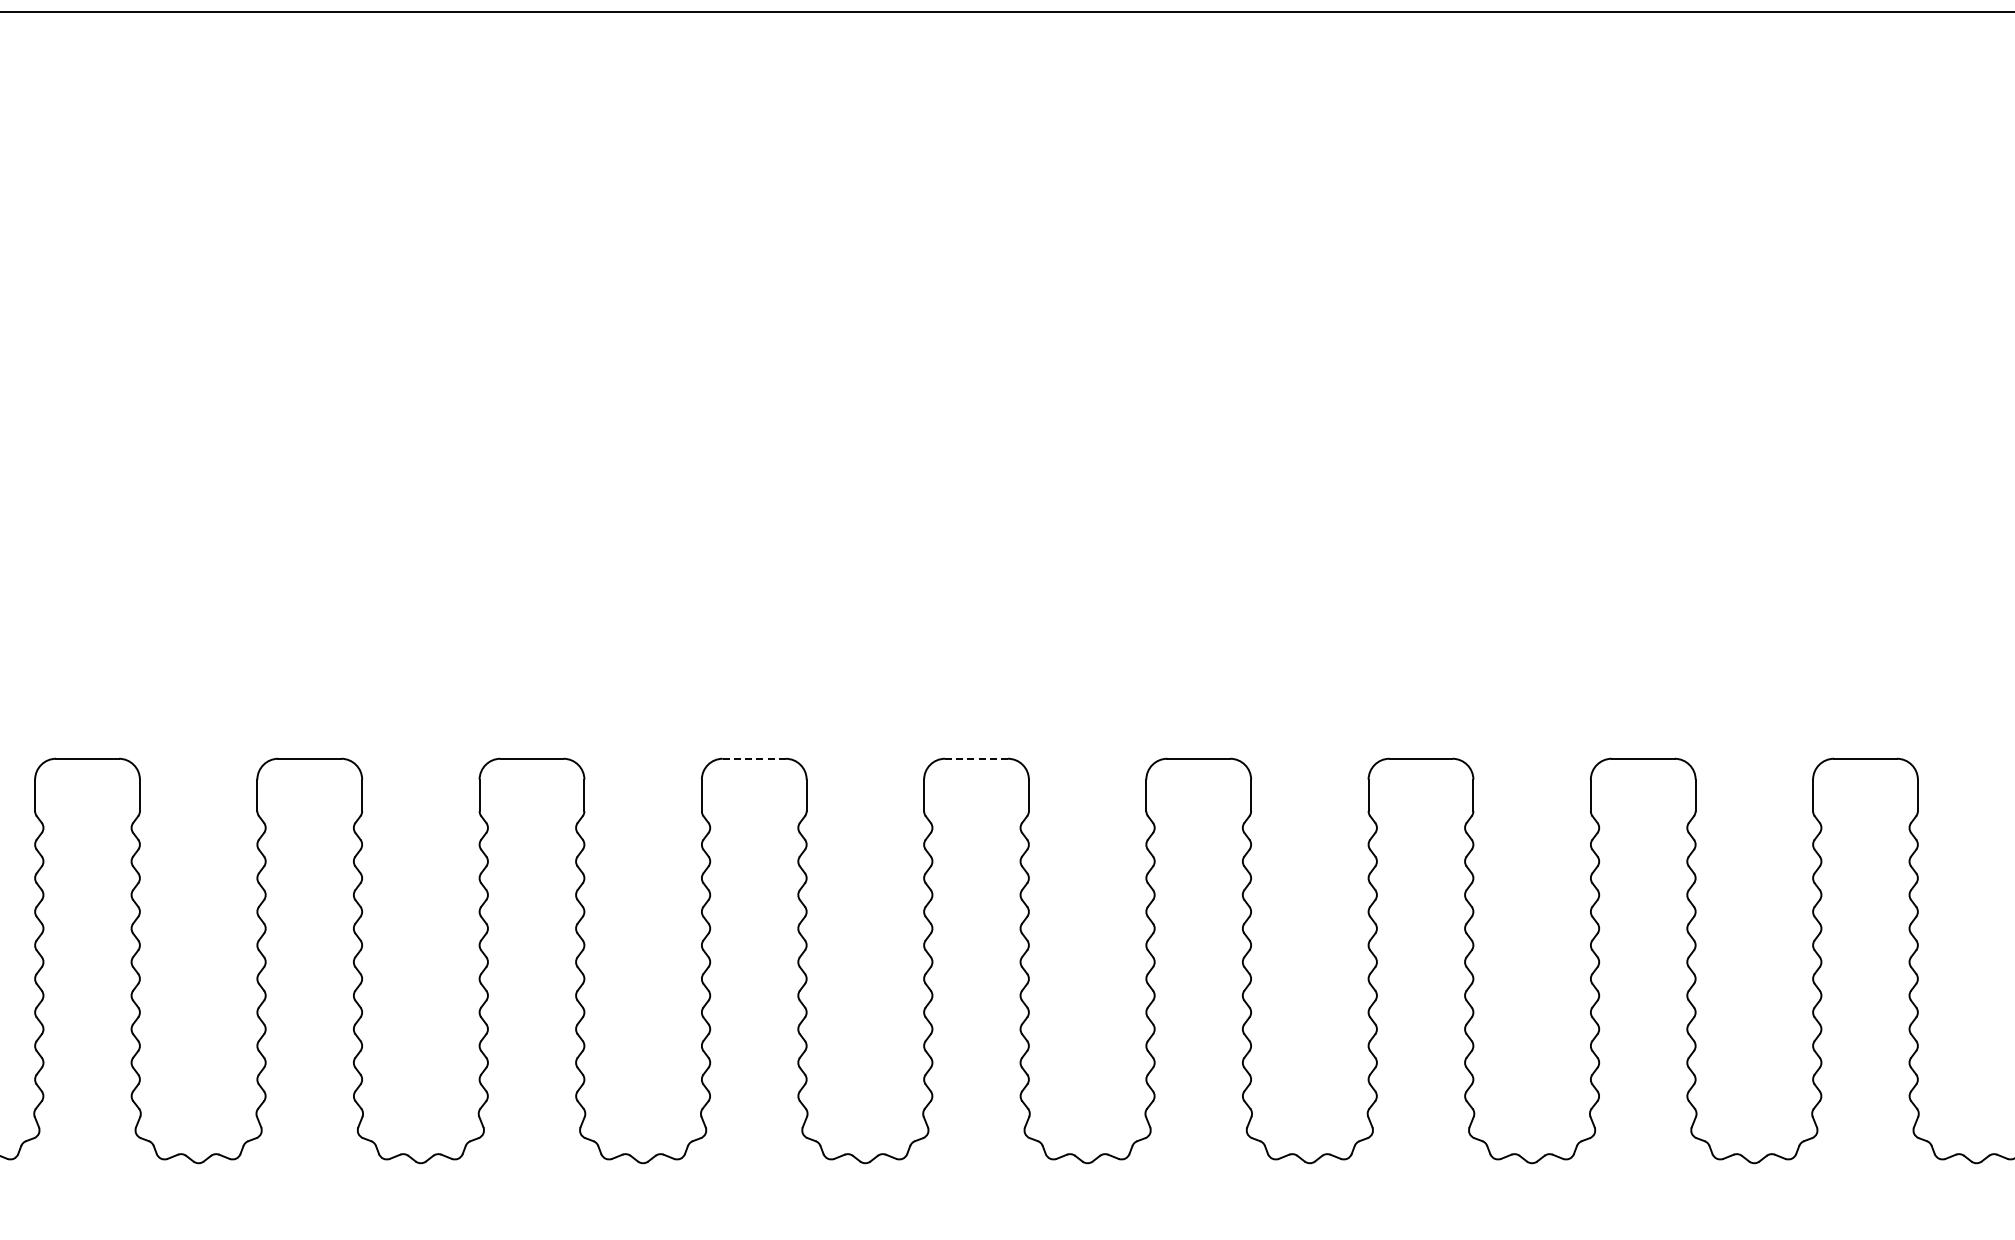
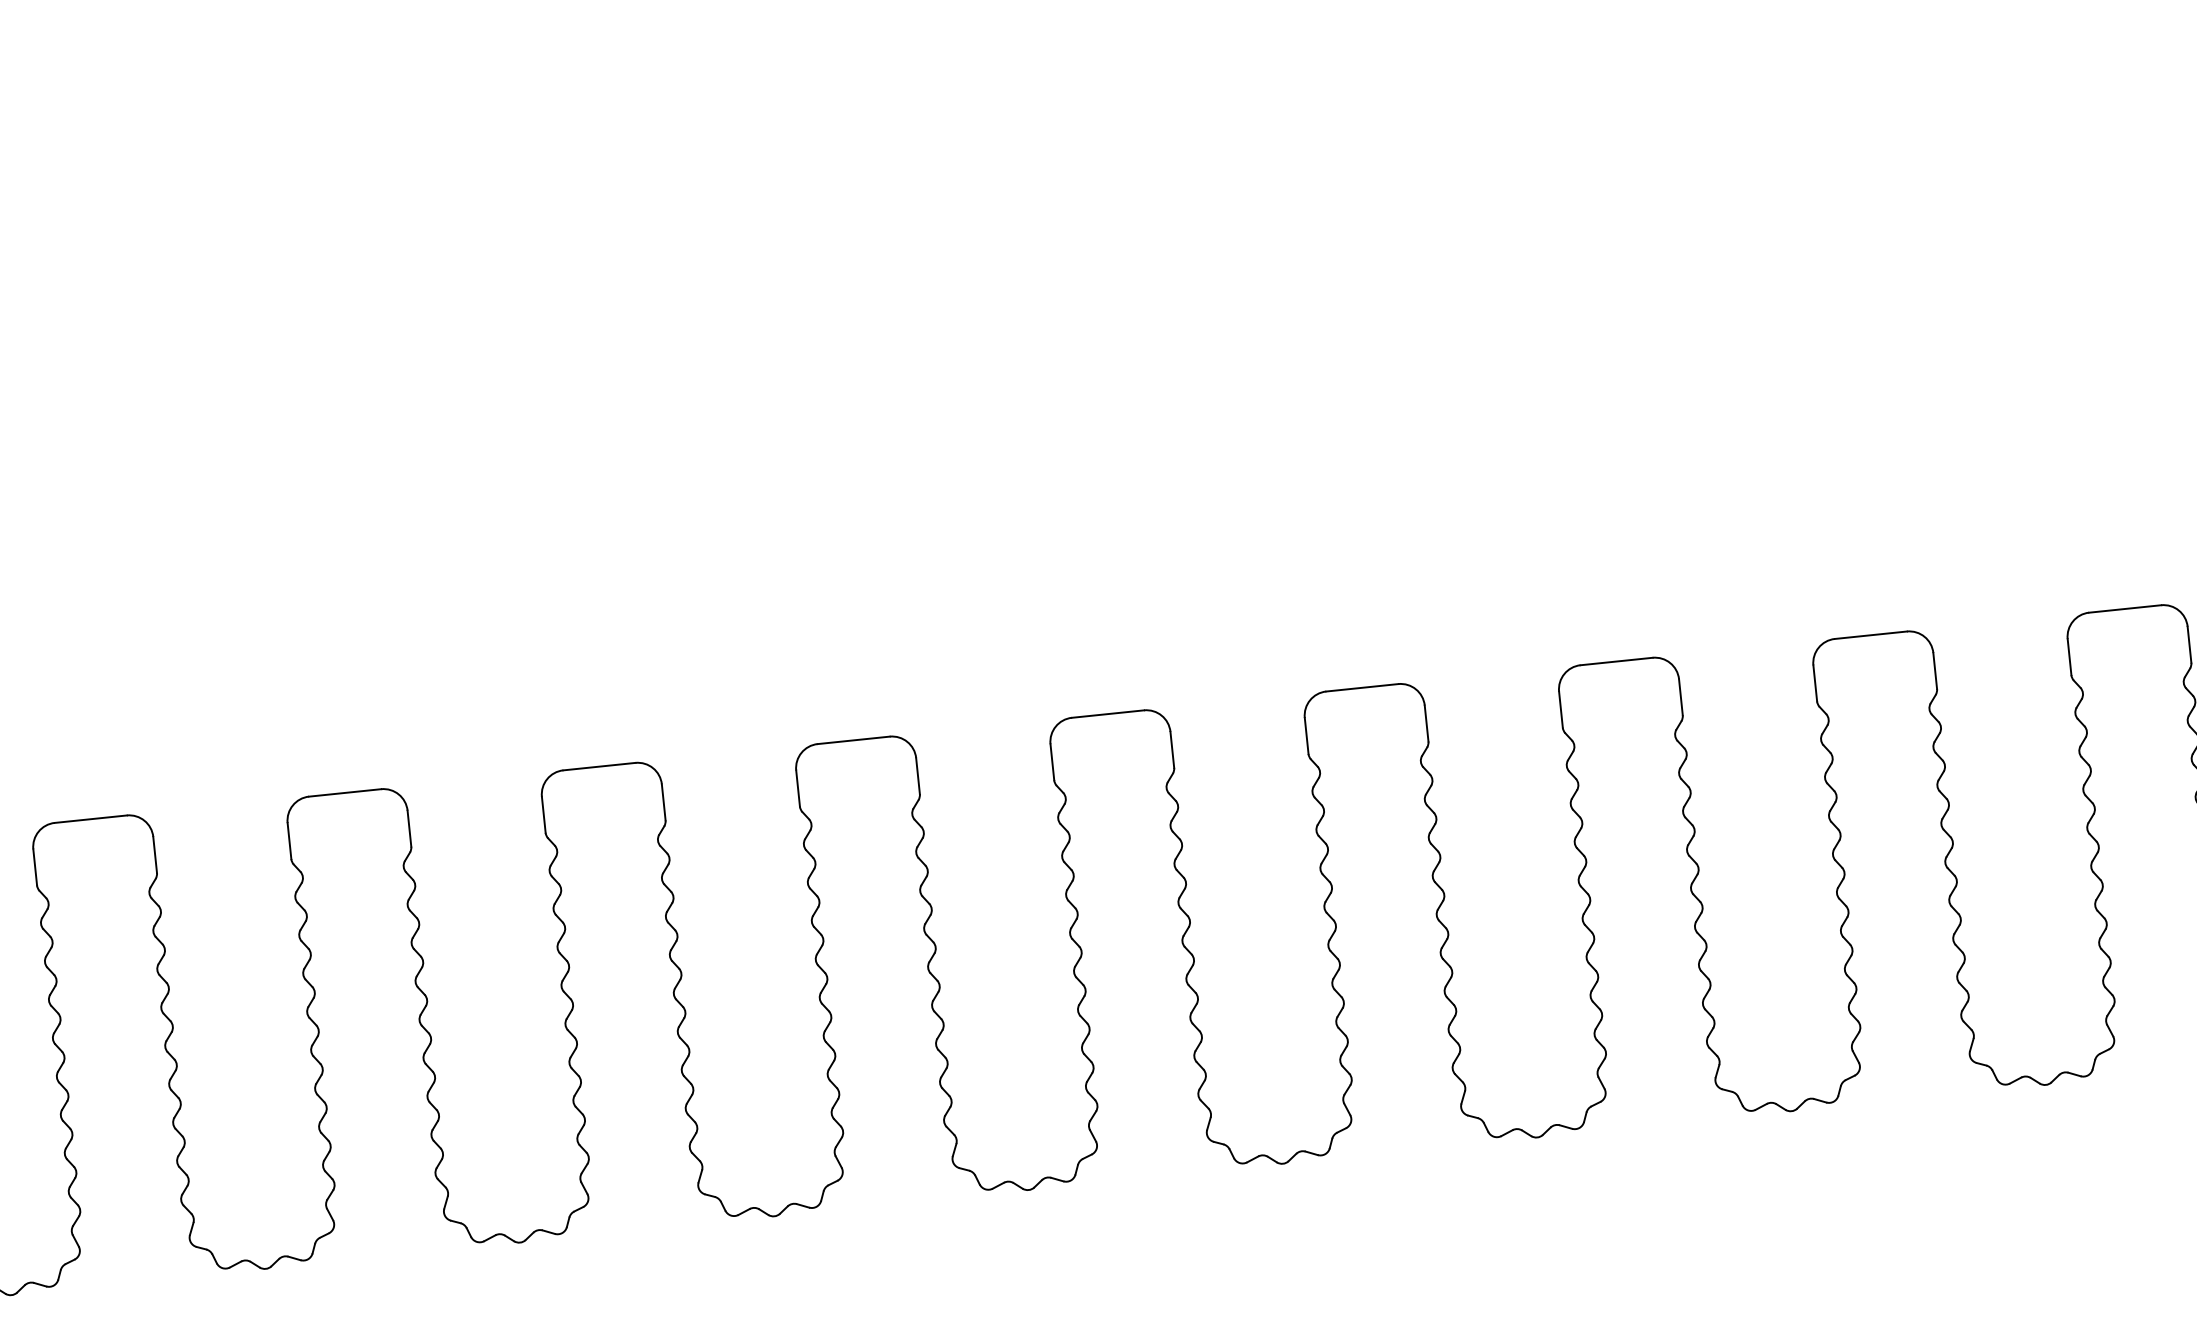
line: (753, 758) -> (852, 740), dashed -> solid
line: (976, 758) -> (1107, 713), dashed -> solid

